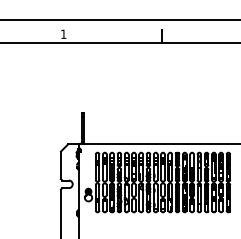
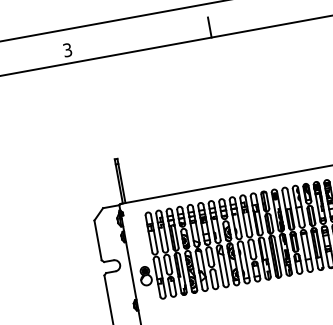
text: (63, 33) -> (67, 49), 1 -> 3

